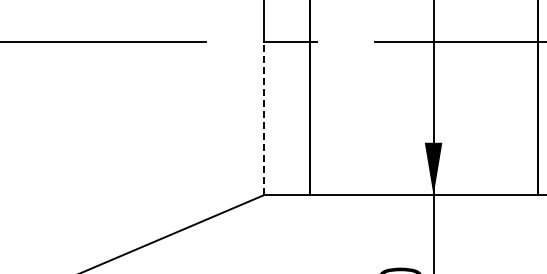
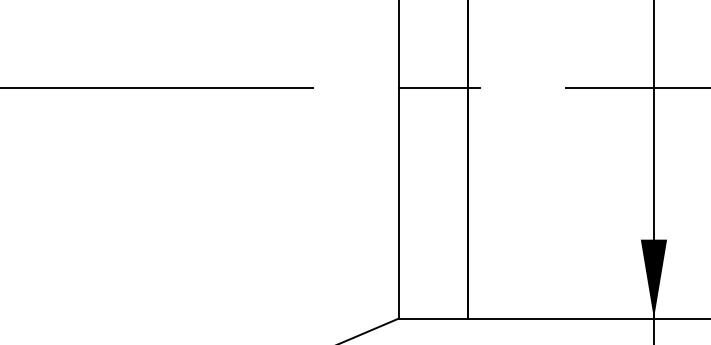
line: (263, 118) -> (398, 203), dashed -> solid

